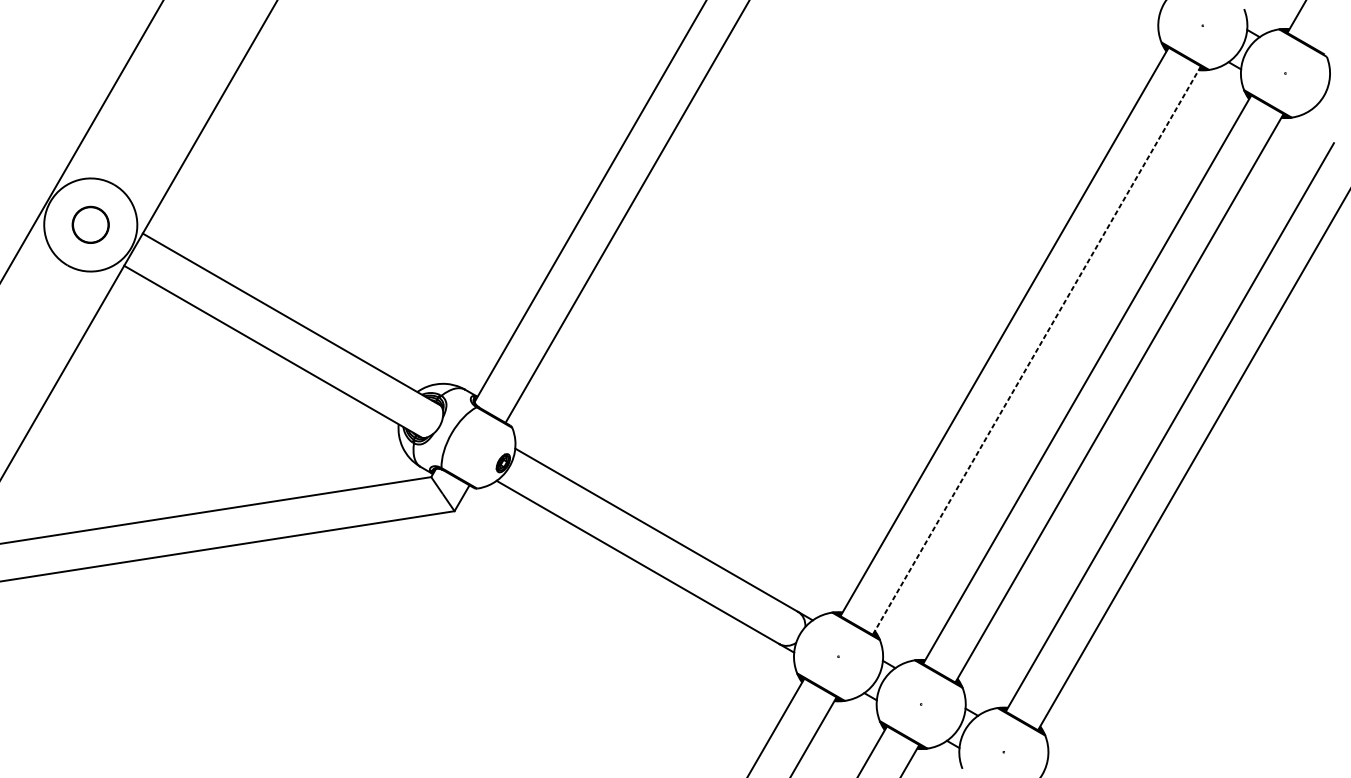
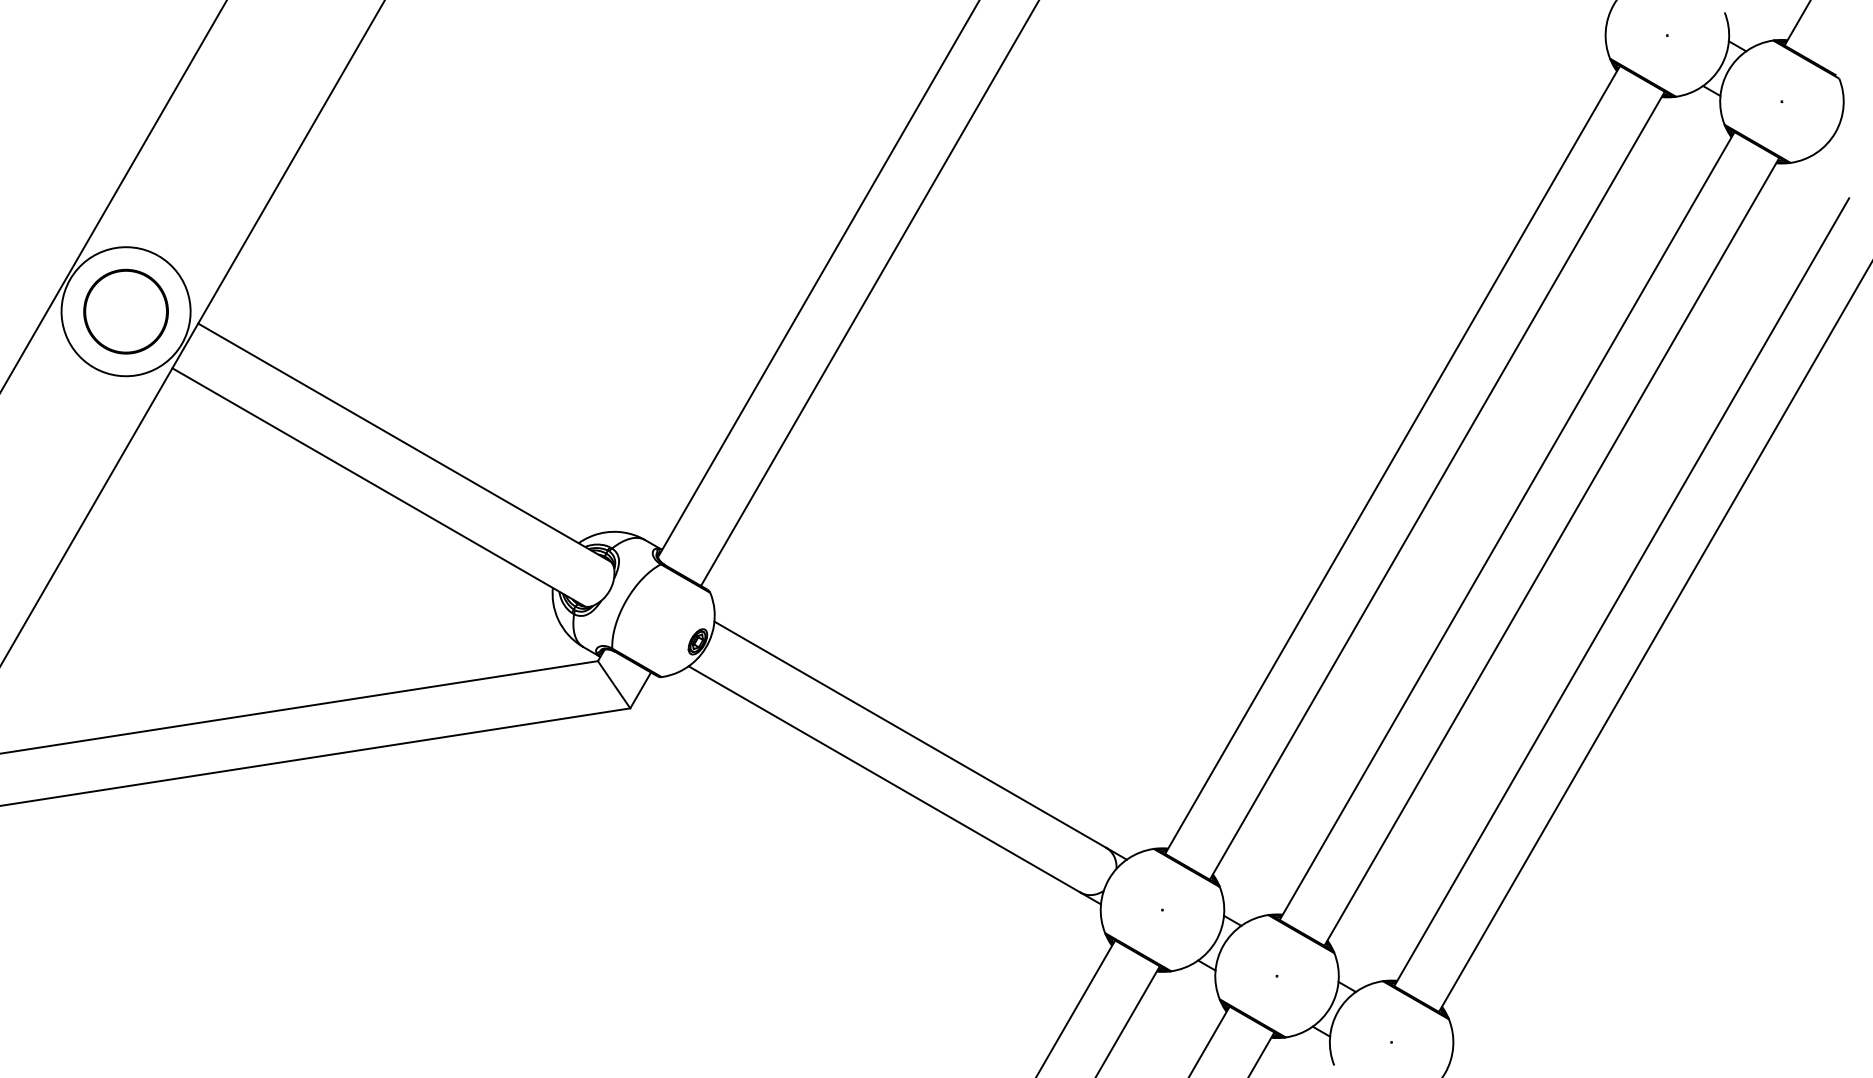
part: (90, 224) -> (125, 311), size x1.67
line: (1036, 350) -> (1437, 485), dashed -> solid

